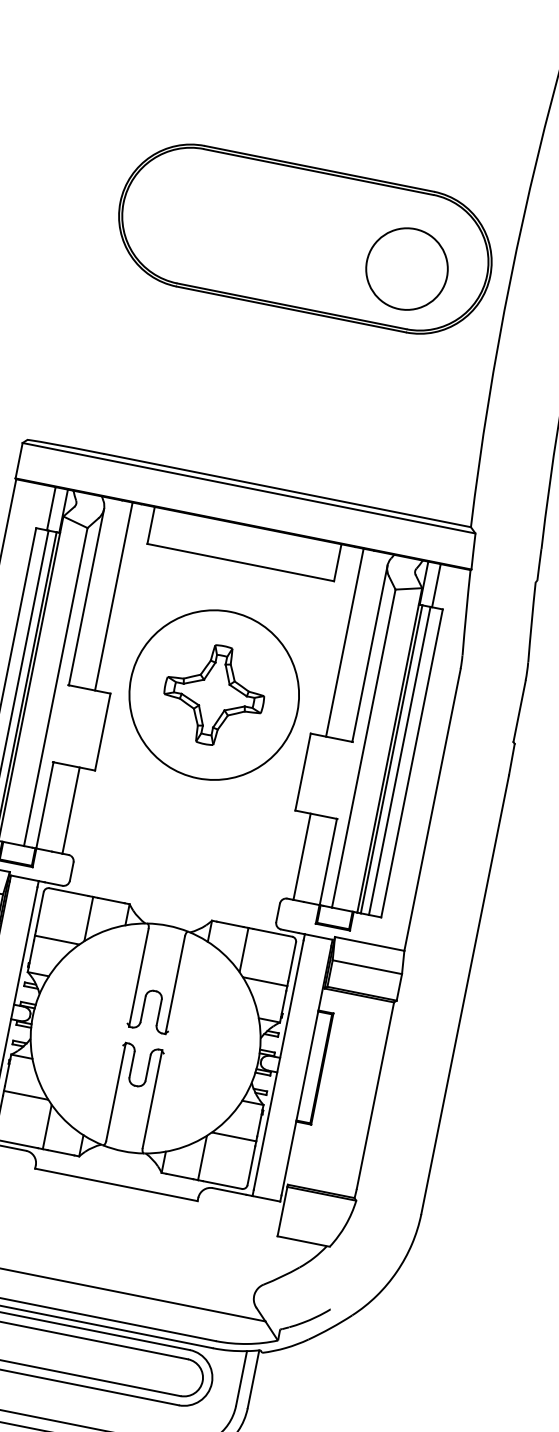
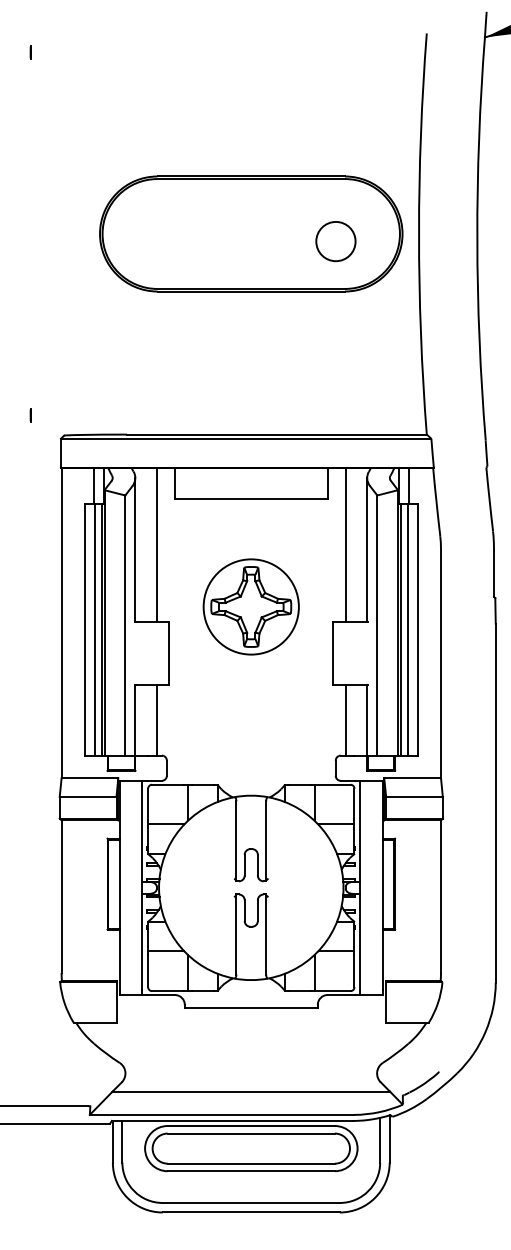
circle: (406, 268) -> (335, 241), size x0.6
circle: (214, 694) -> (251, 606), size x0.7

